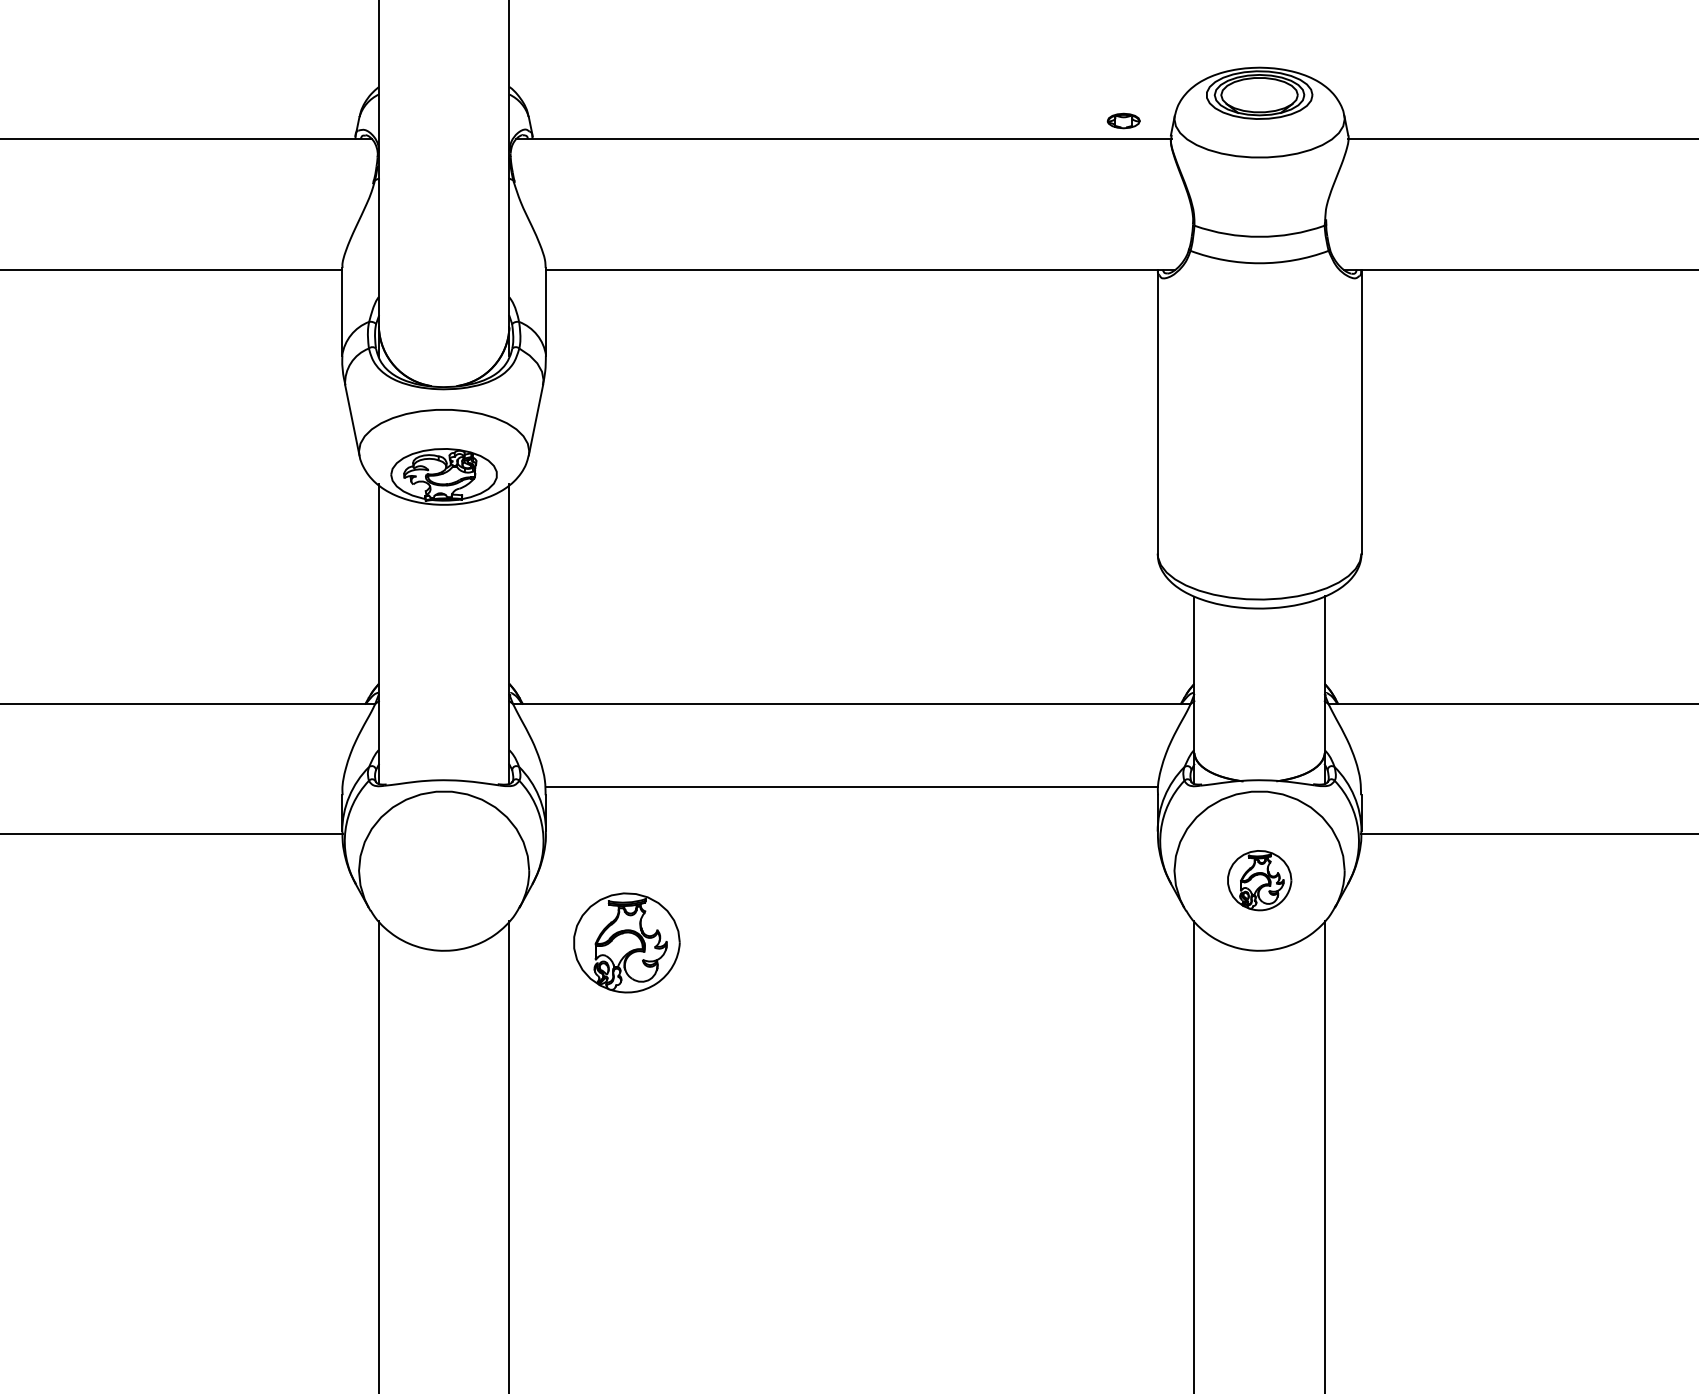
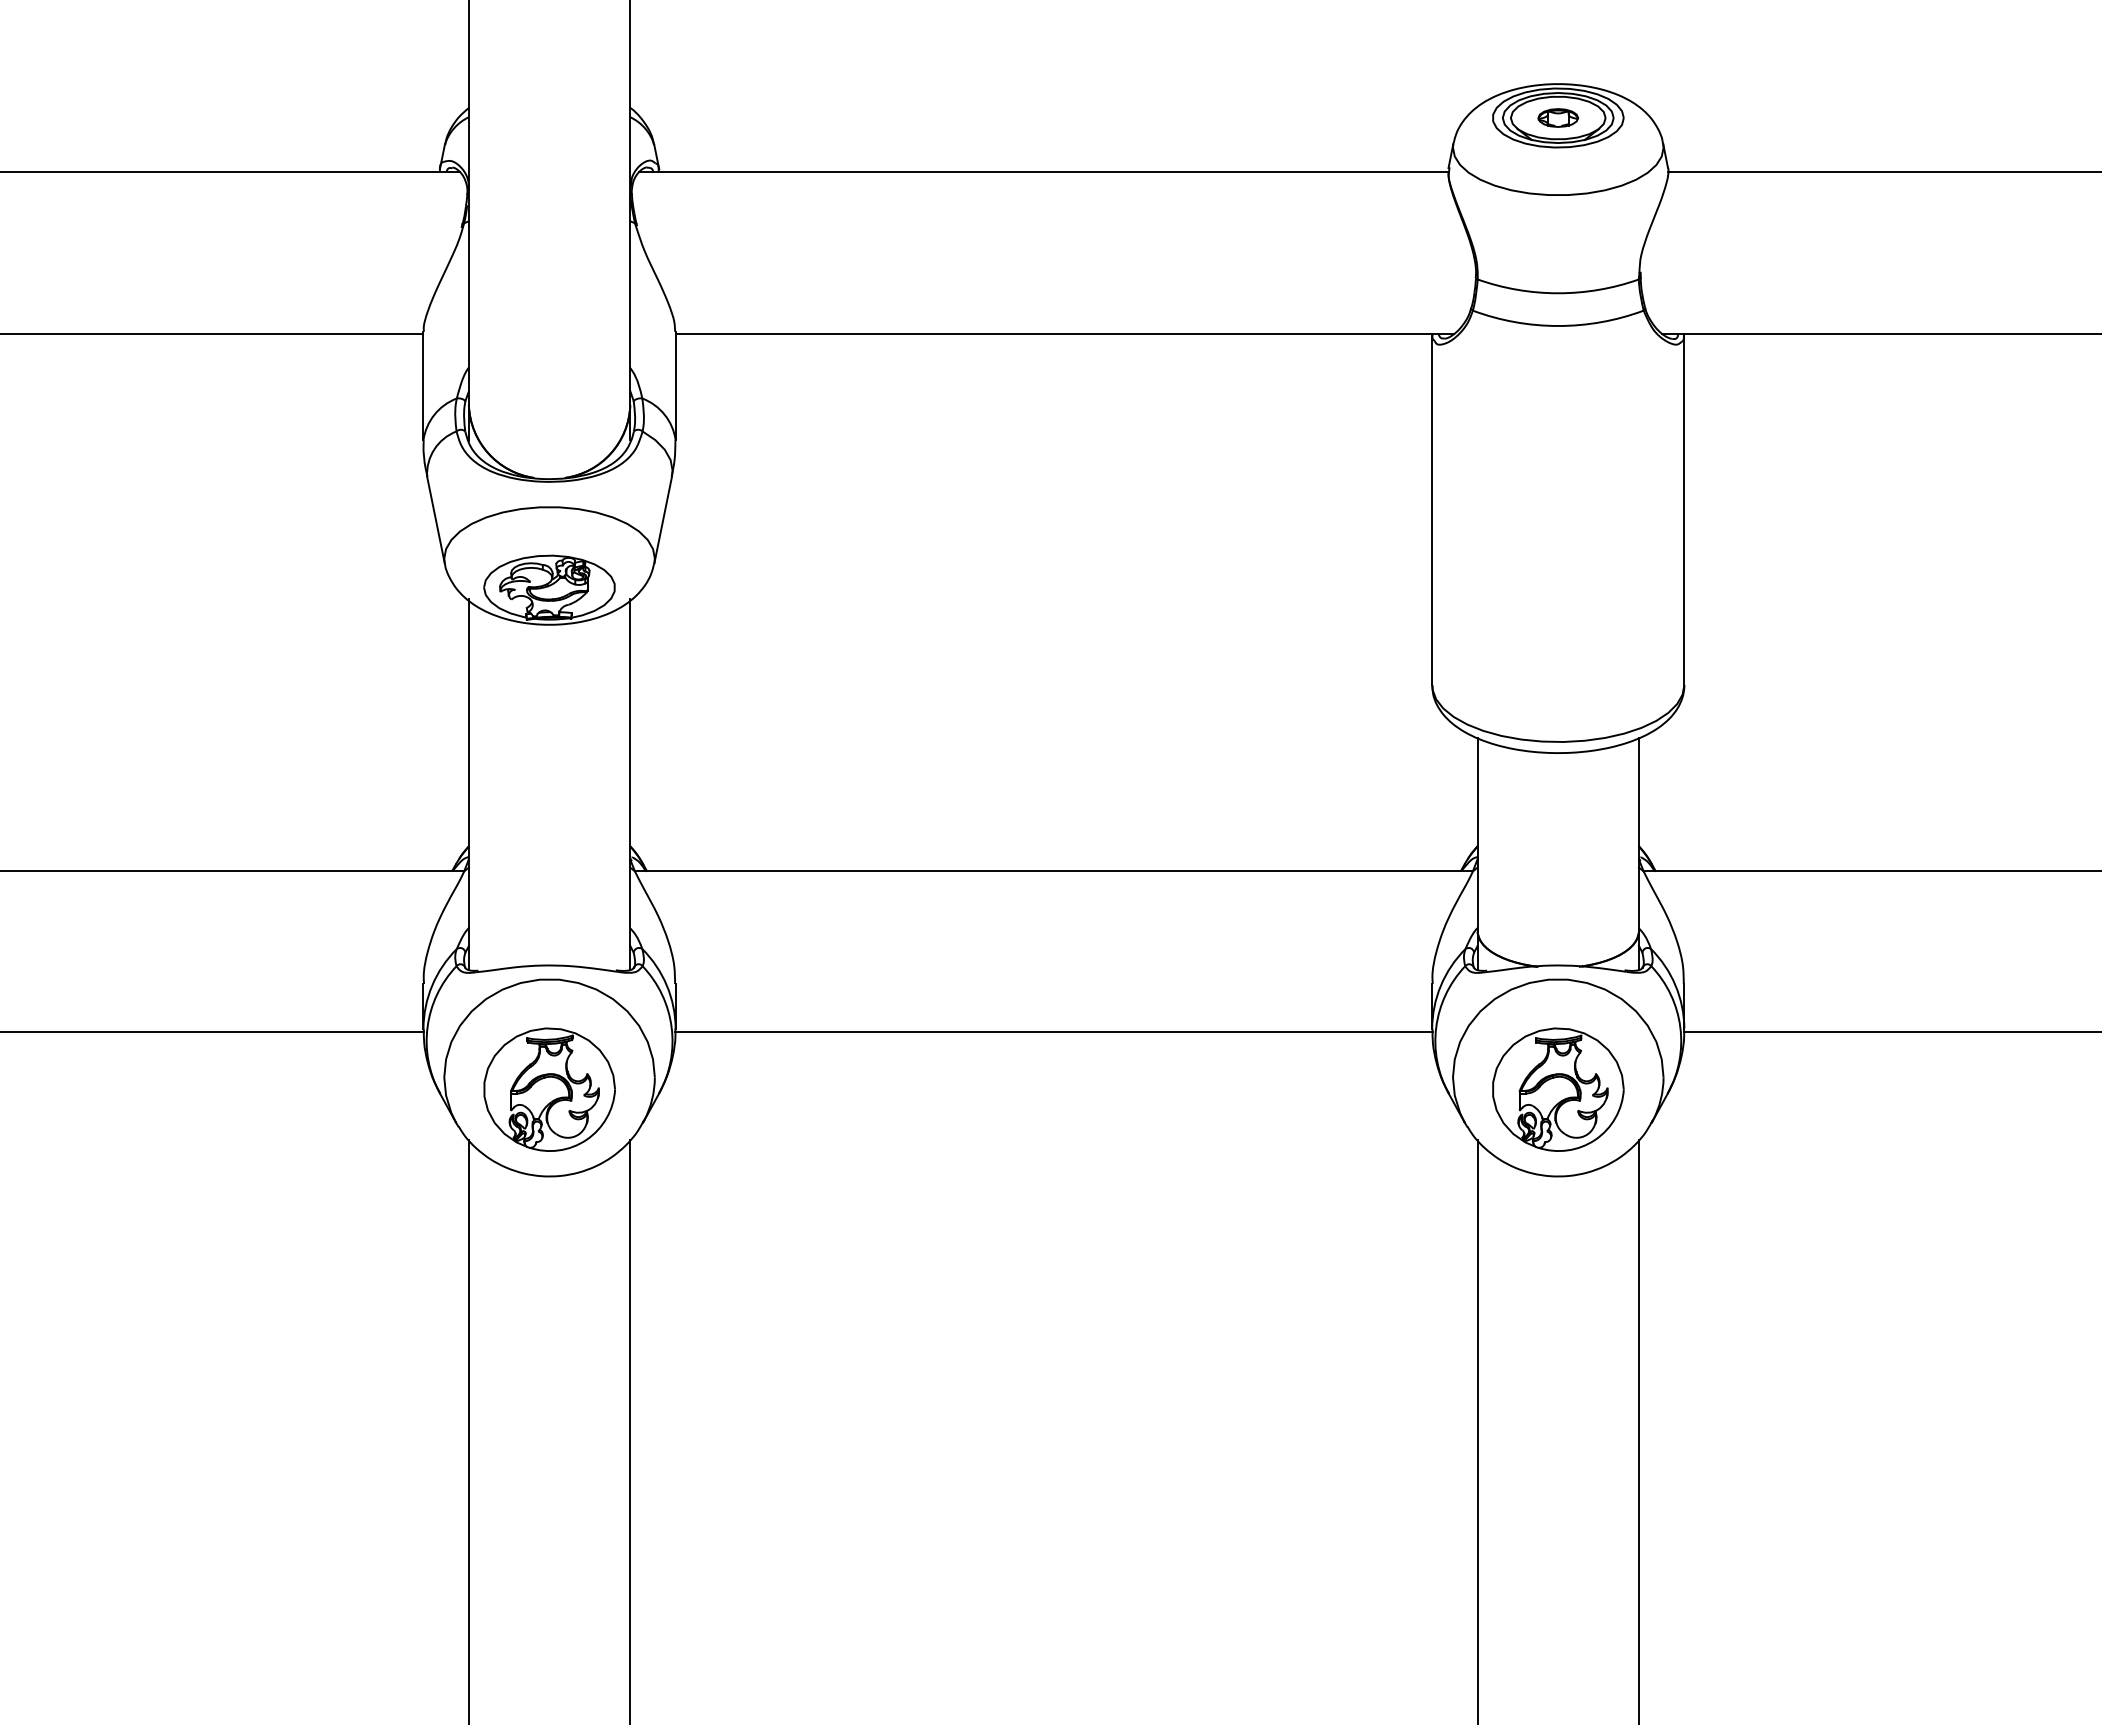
part: (1123, 120) -> (1557, 117), moved
line: (851, 787) -> (1053, 1032), moved
part: (1259, 880) -> (1558, 1089), size x1.67
part: (626, 942) -> (549, 1089), moved

